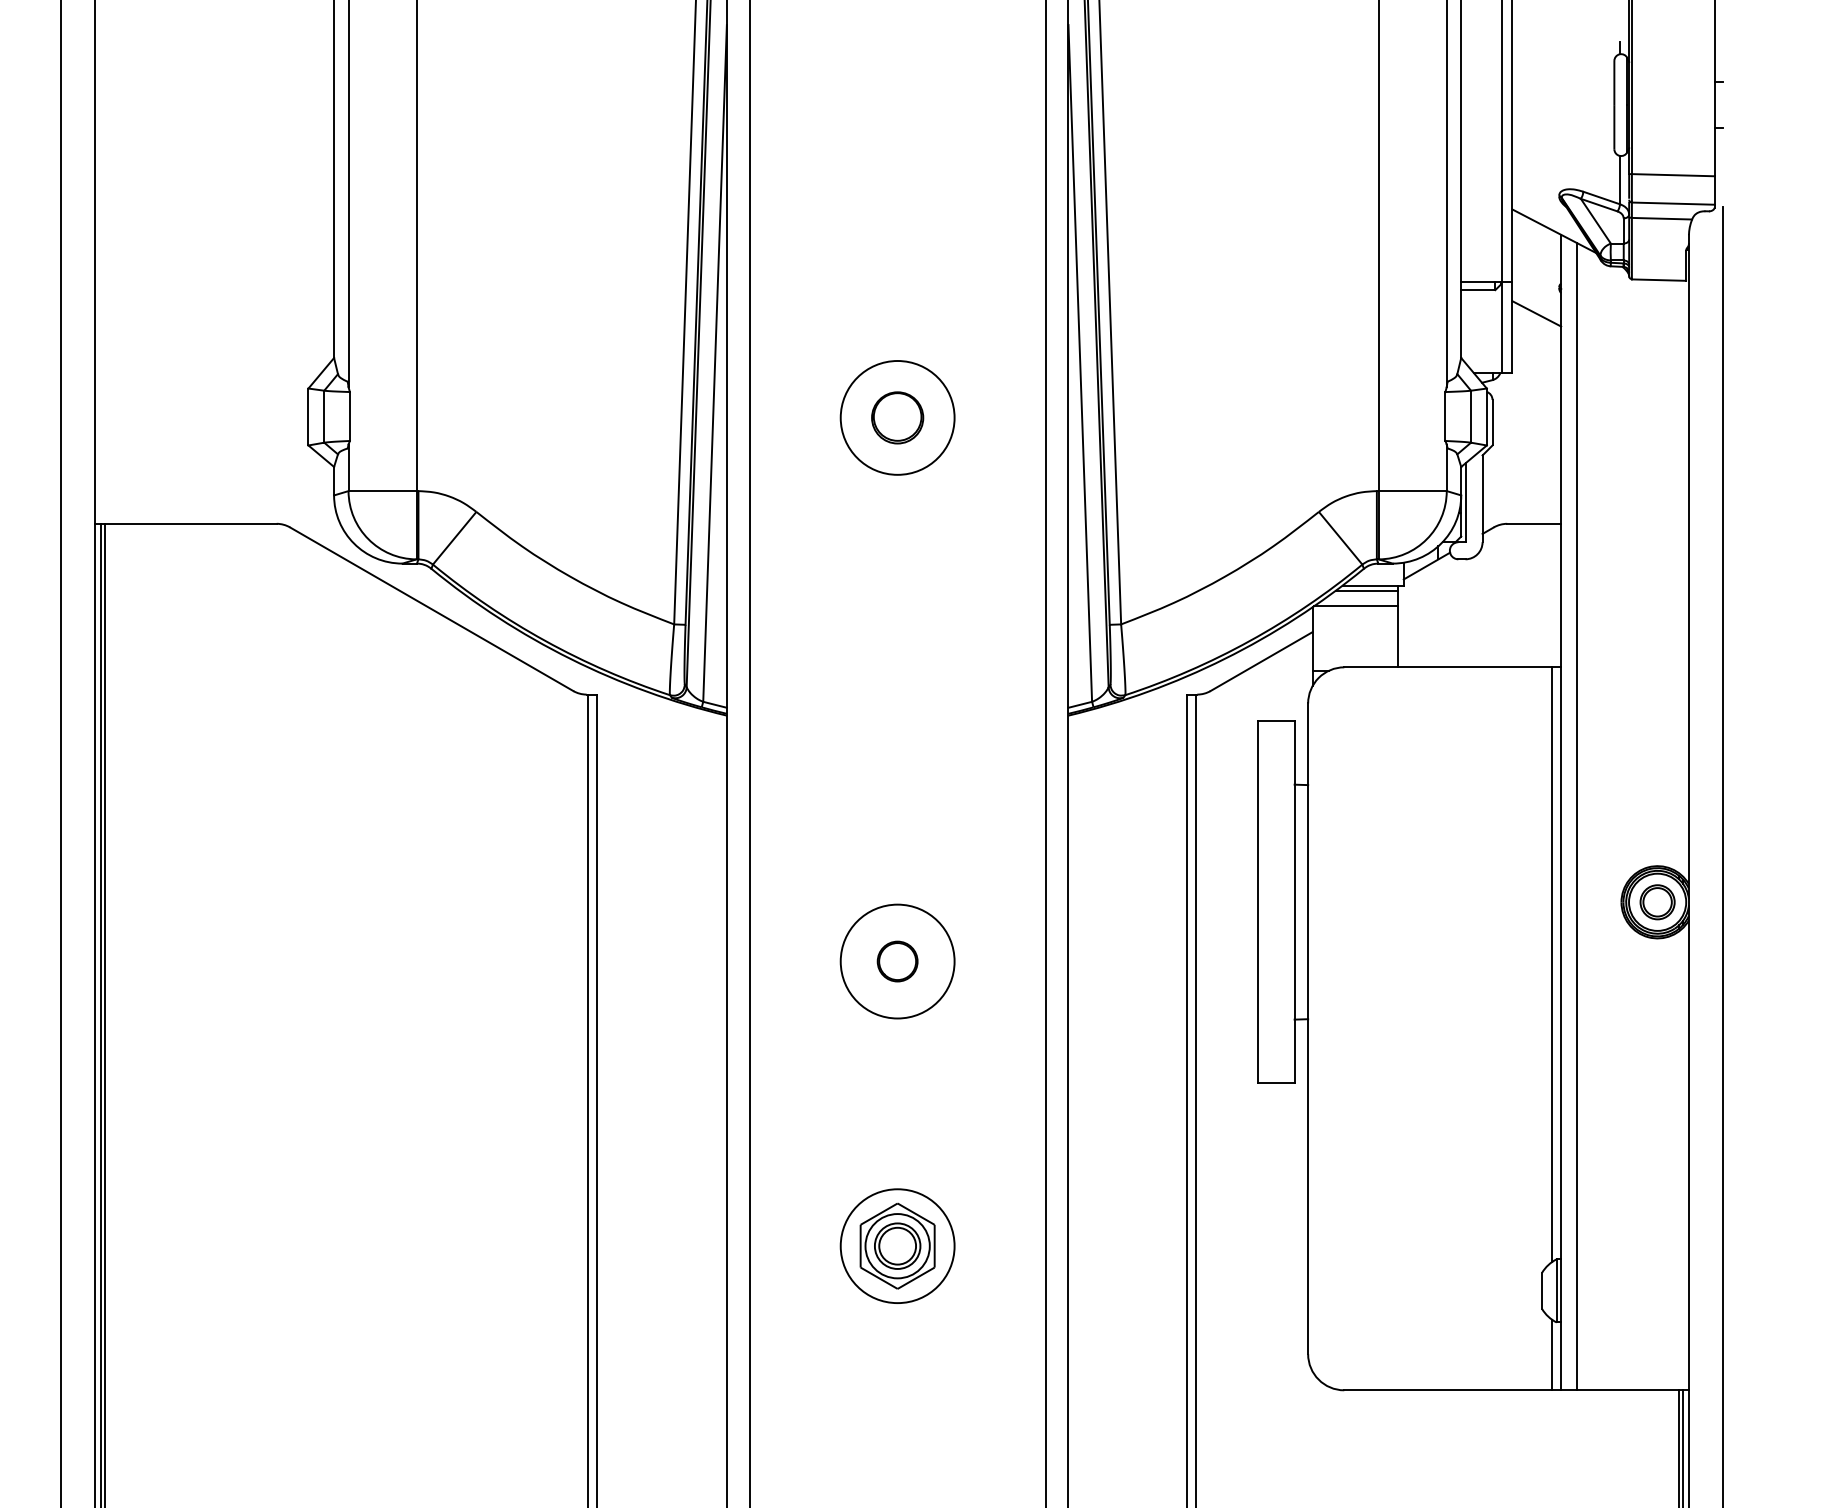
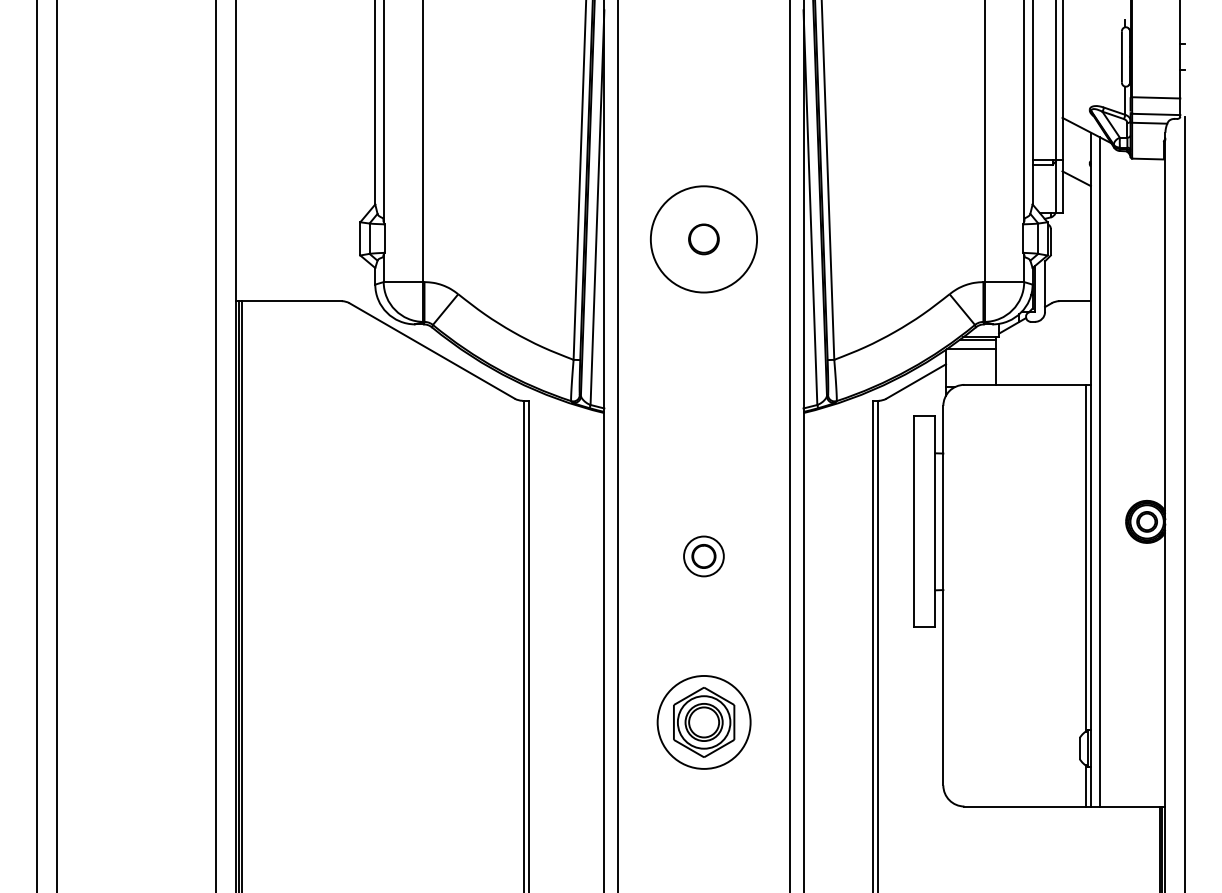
circle: (896, 418) -> (703, 239), size x1.6
circle: (896, 961) -> (703, 556), size x0.6
part: (896, 1246) -> (703, 722), size x1.4

